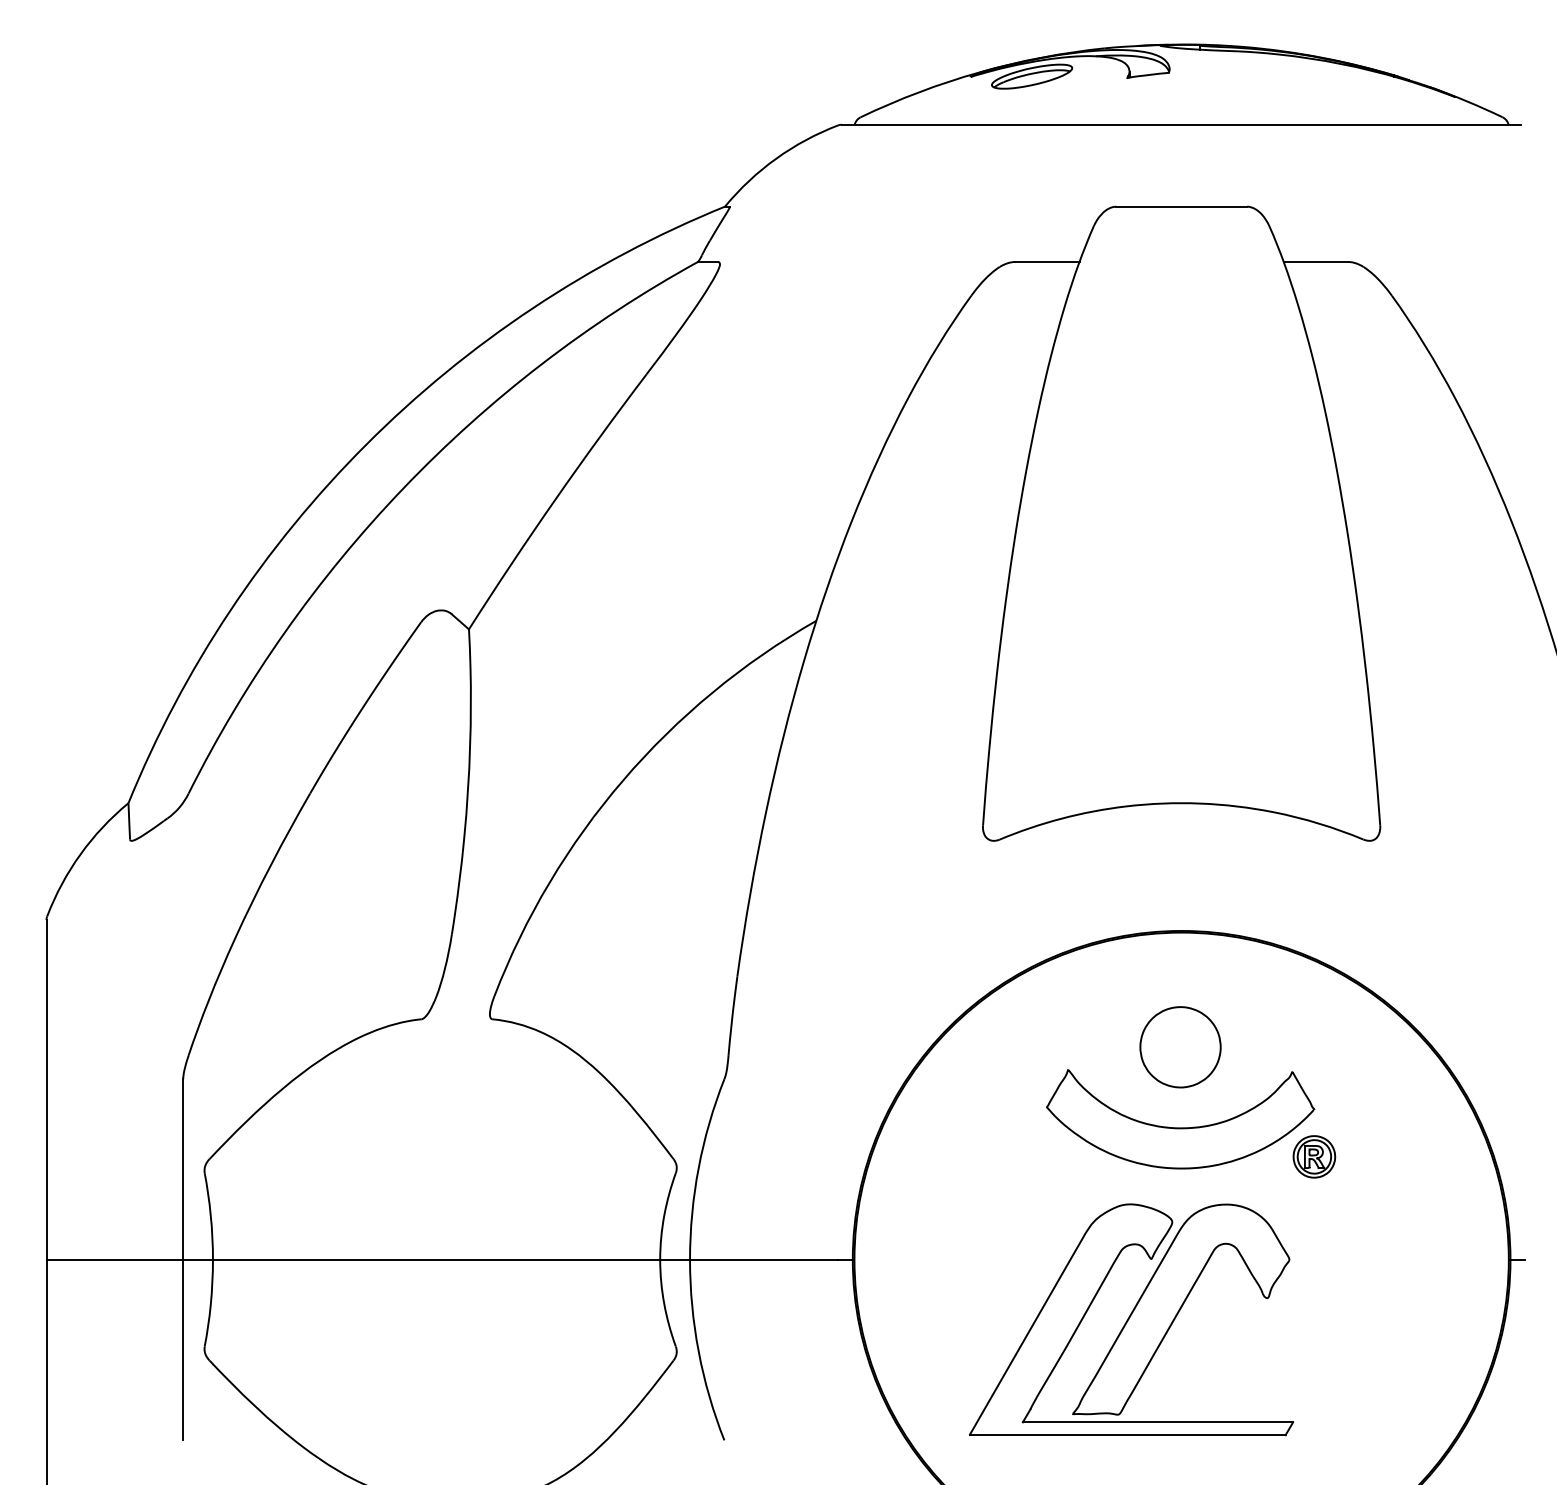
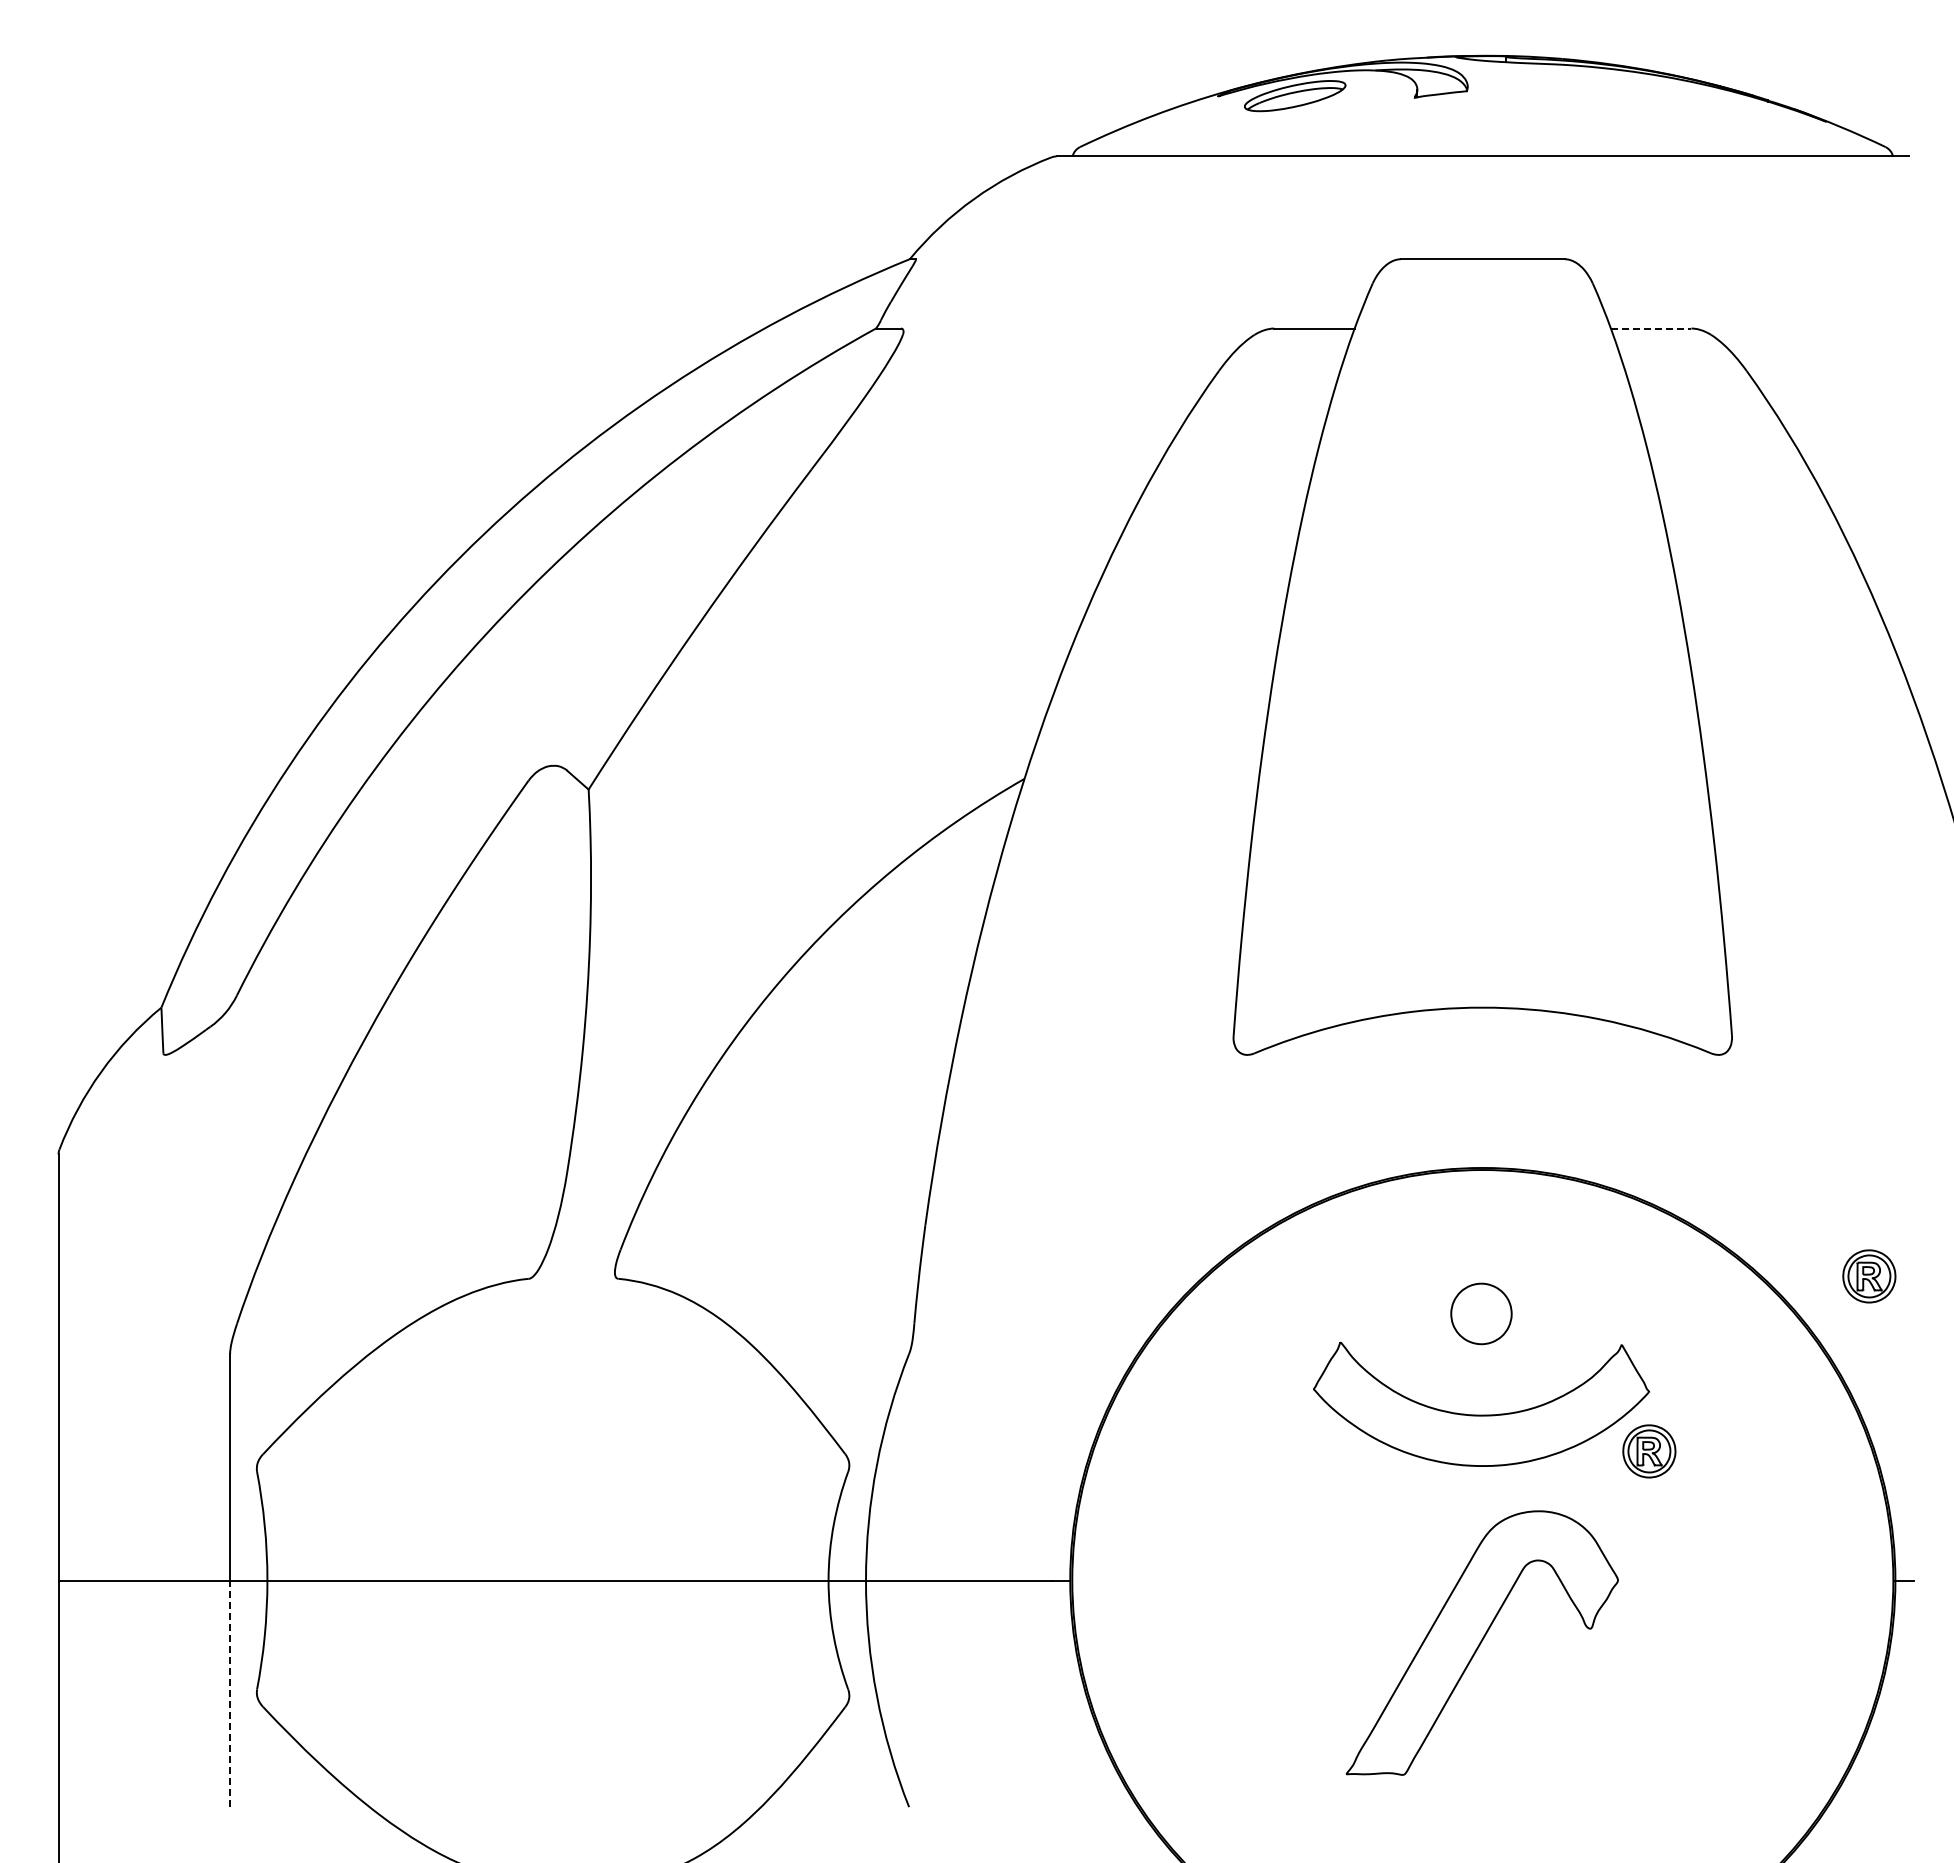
line: (1316, 261) -> (1651, 328), solid -> dashed
part: (1489, 1017) -> (1869, 1276), added
part: (1180, 1046) -> (1481, 1313), size x0.6
part: (1095, 1298) -> (1374, 1628), removed
line: (183, 1349) -> (230, 1693), solid -> dashed

